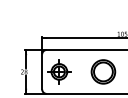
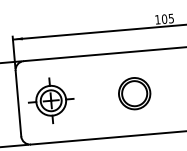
part: (103, 71) -> (134, 92), size x0.7

